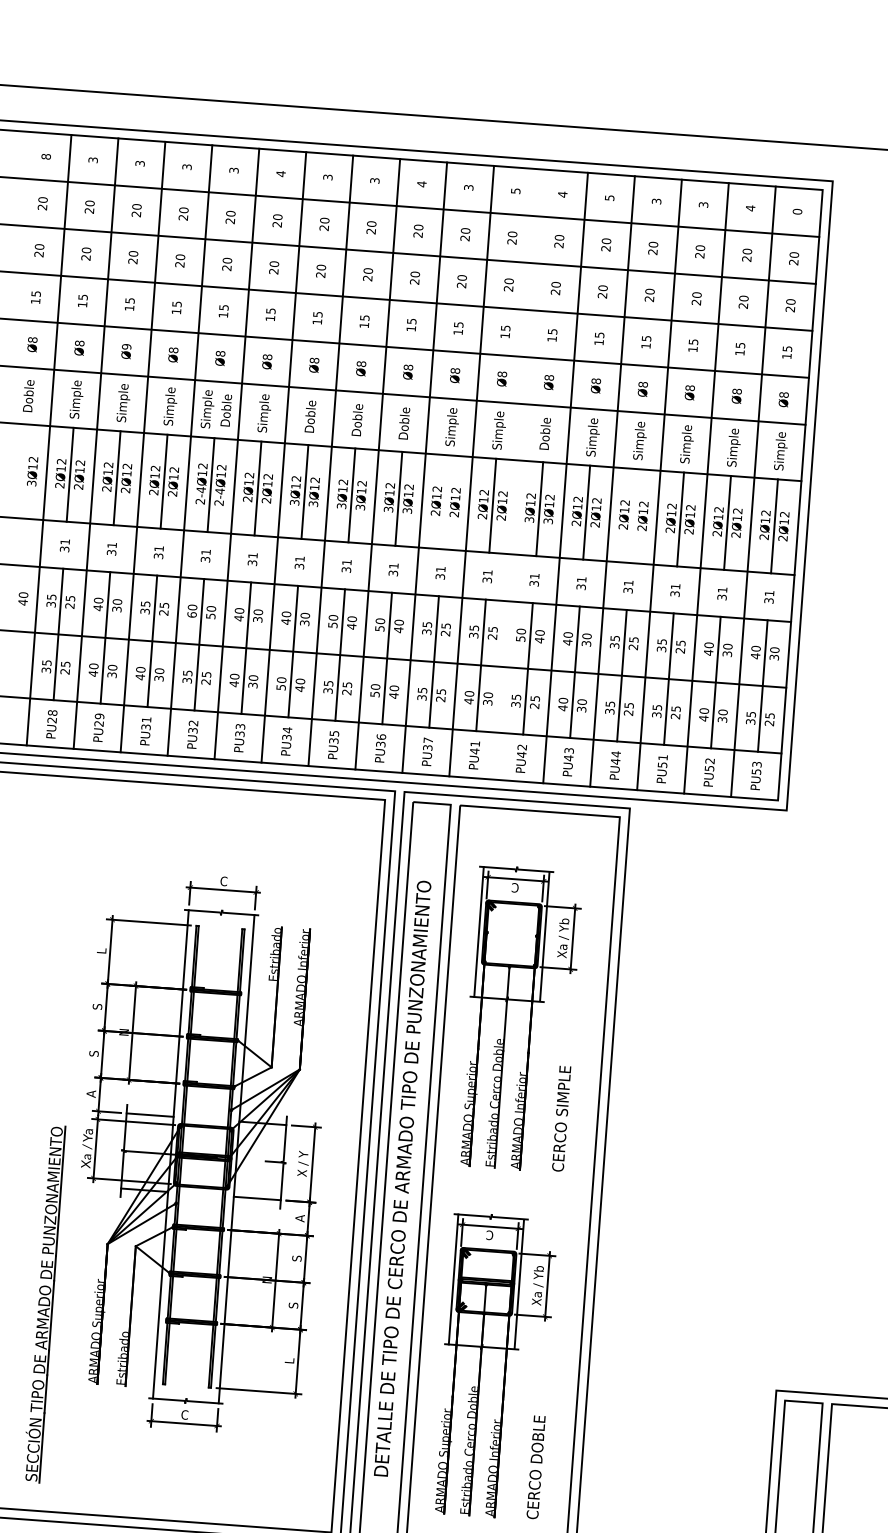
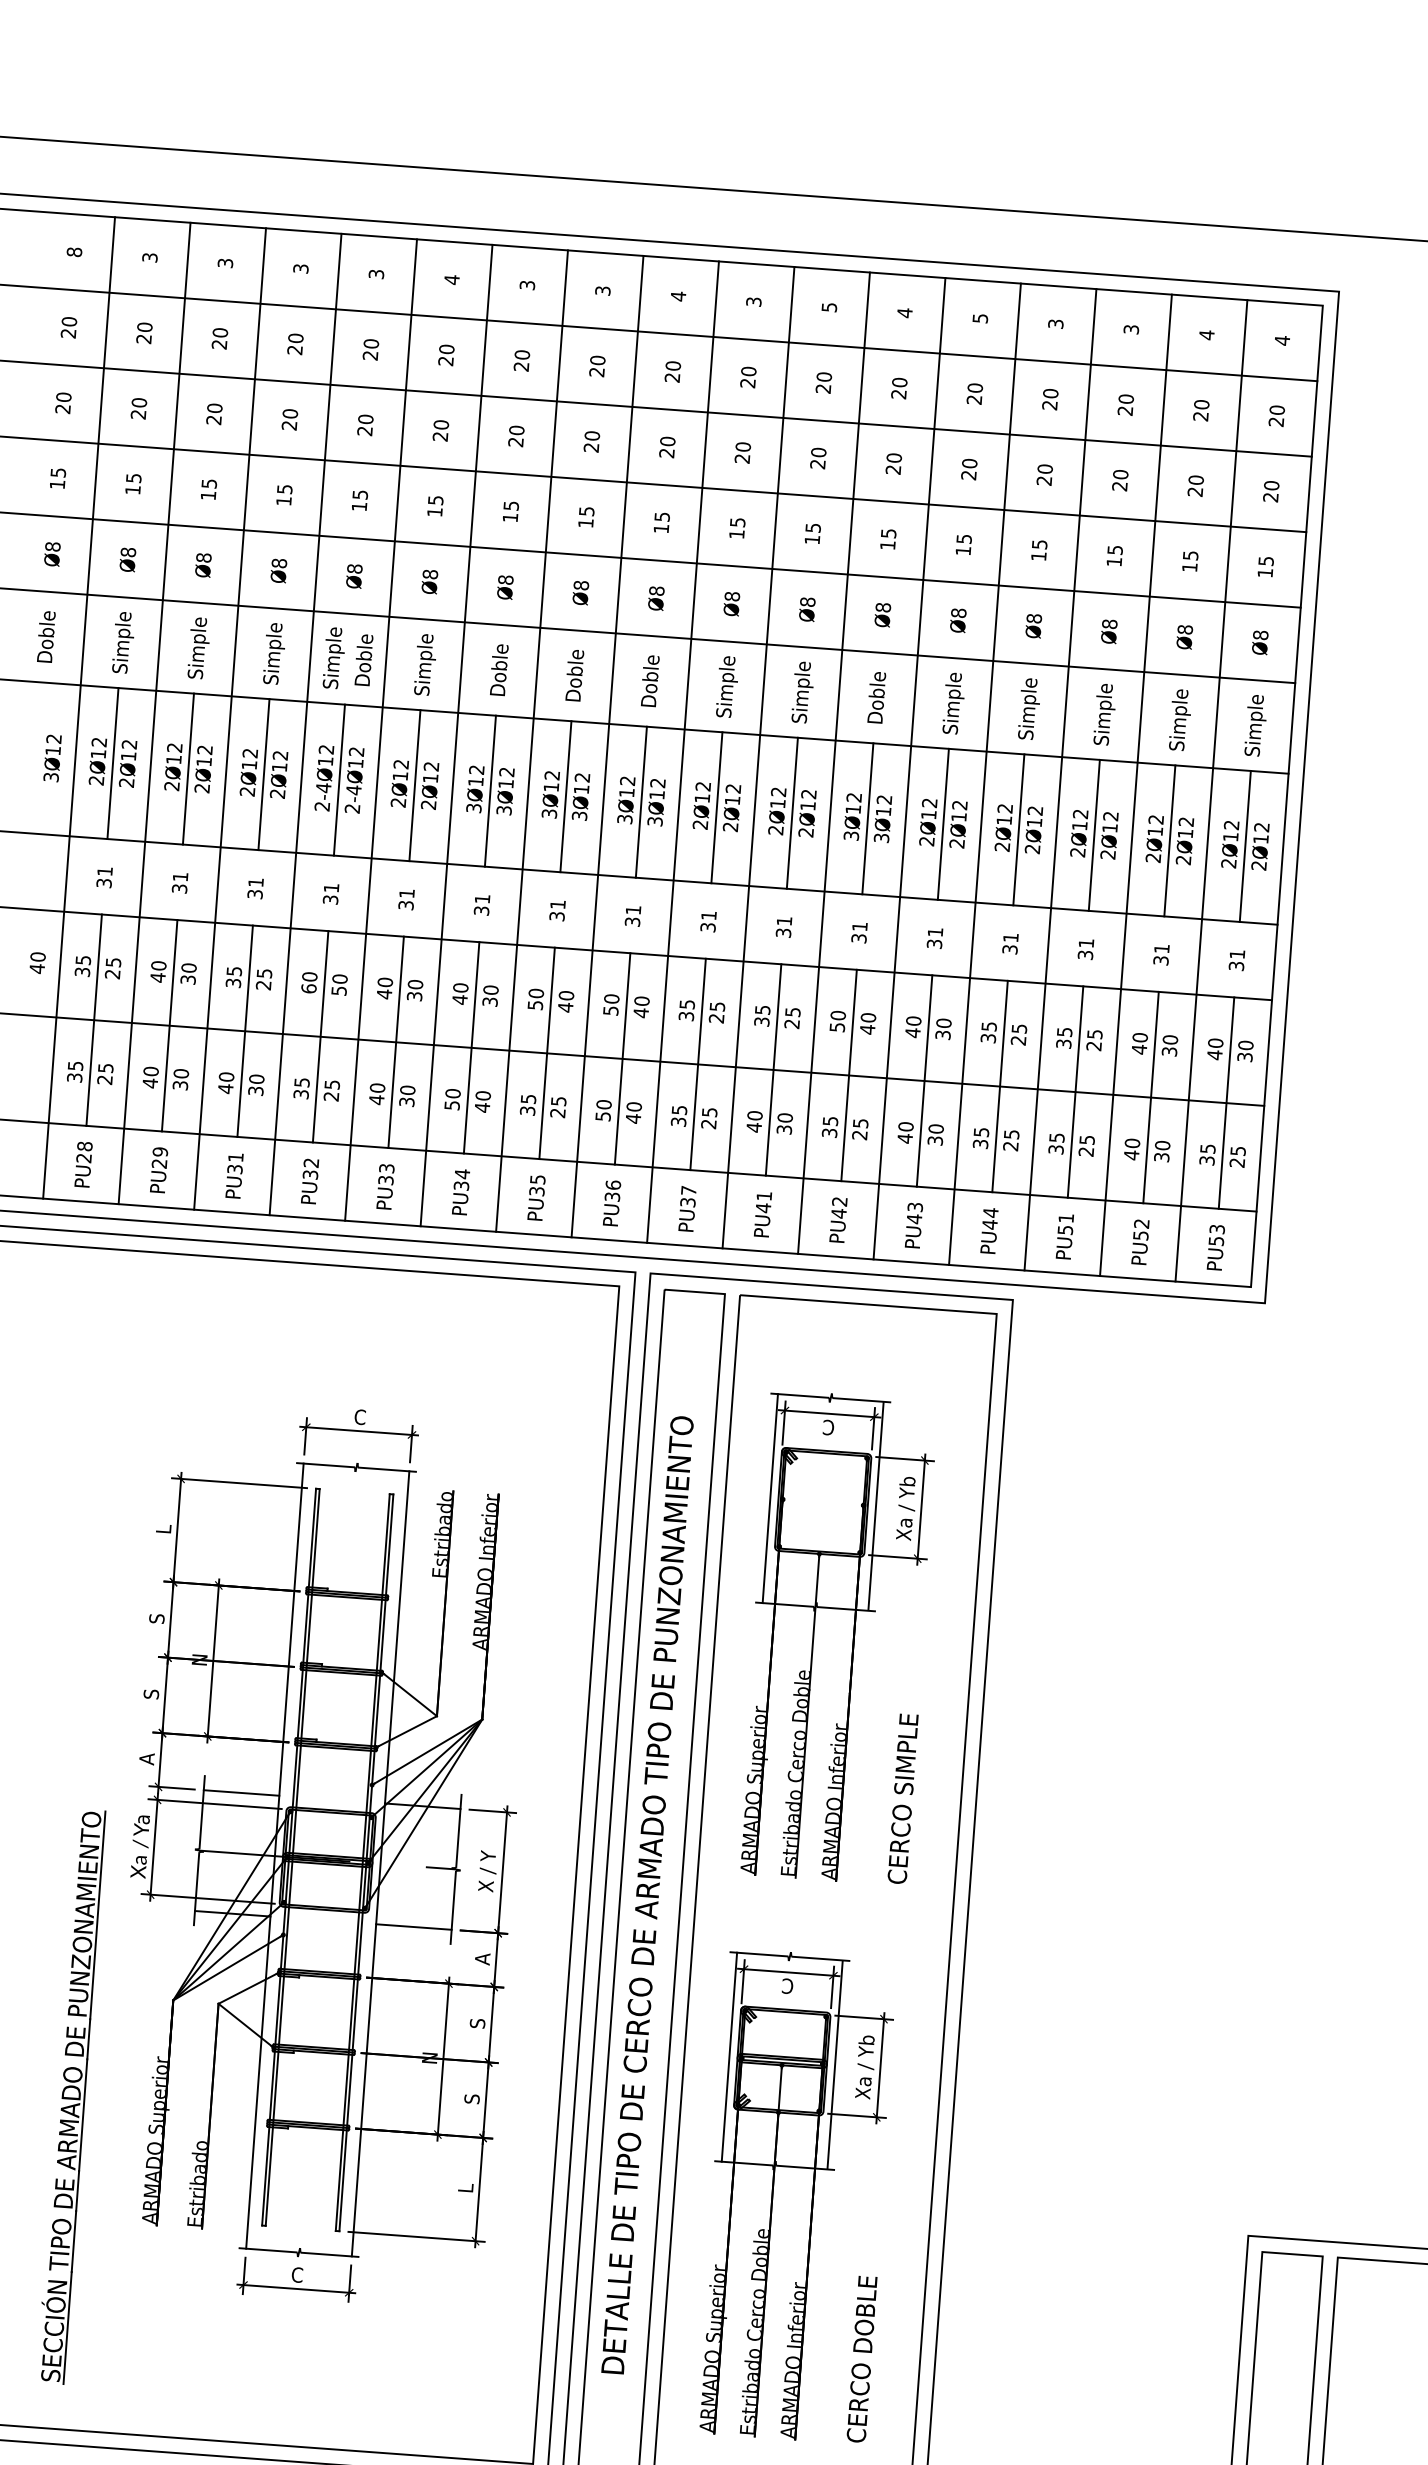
text: (797, 211) -> (1282, 340), 0 -> 4
text: (126, 346) -> (203, 557), Ø9 -> Ø8
line: (518, 474) -> (833, 763), added
line: (445, 502) -> (716, 808), added
line: (633, 516) -> (1018, 830), added

